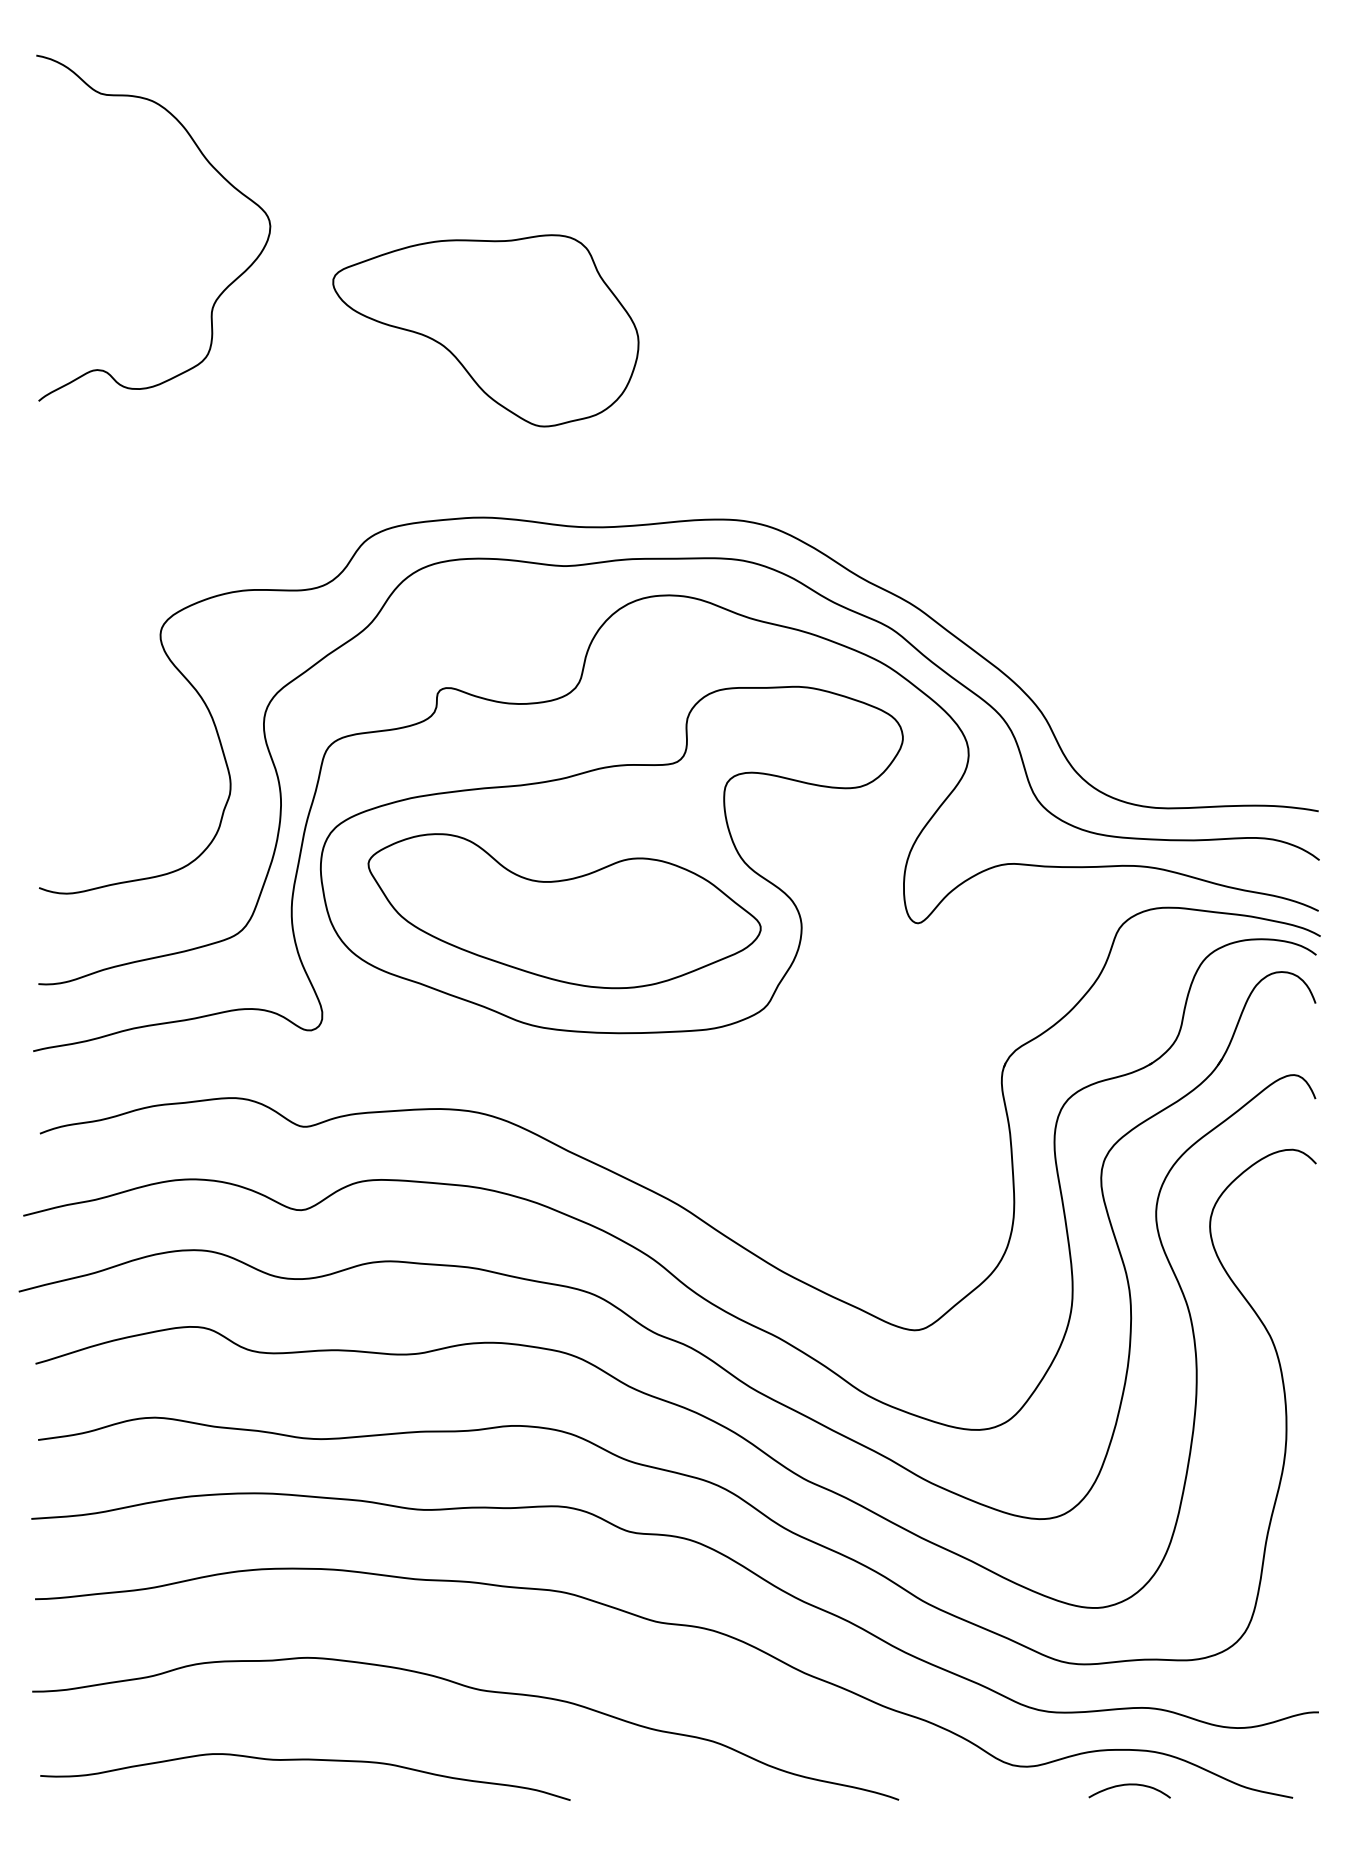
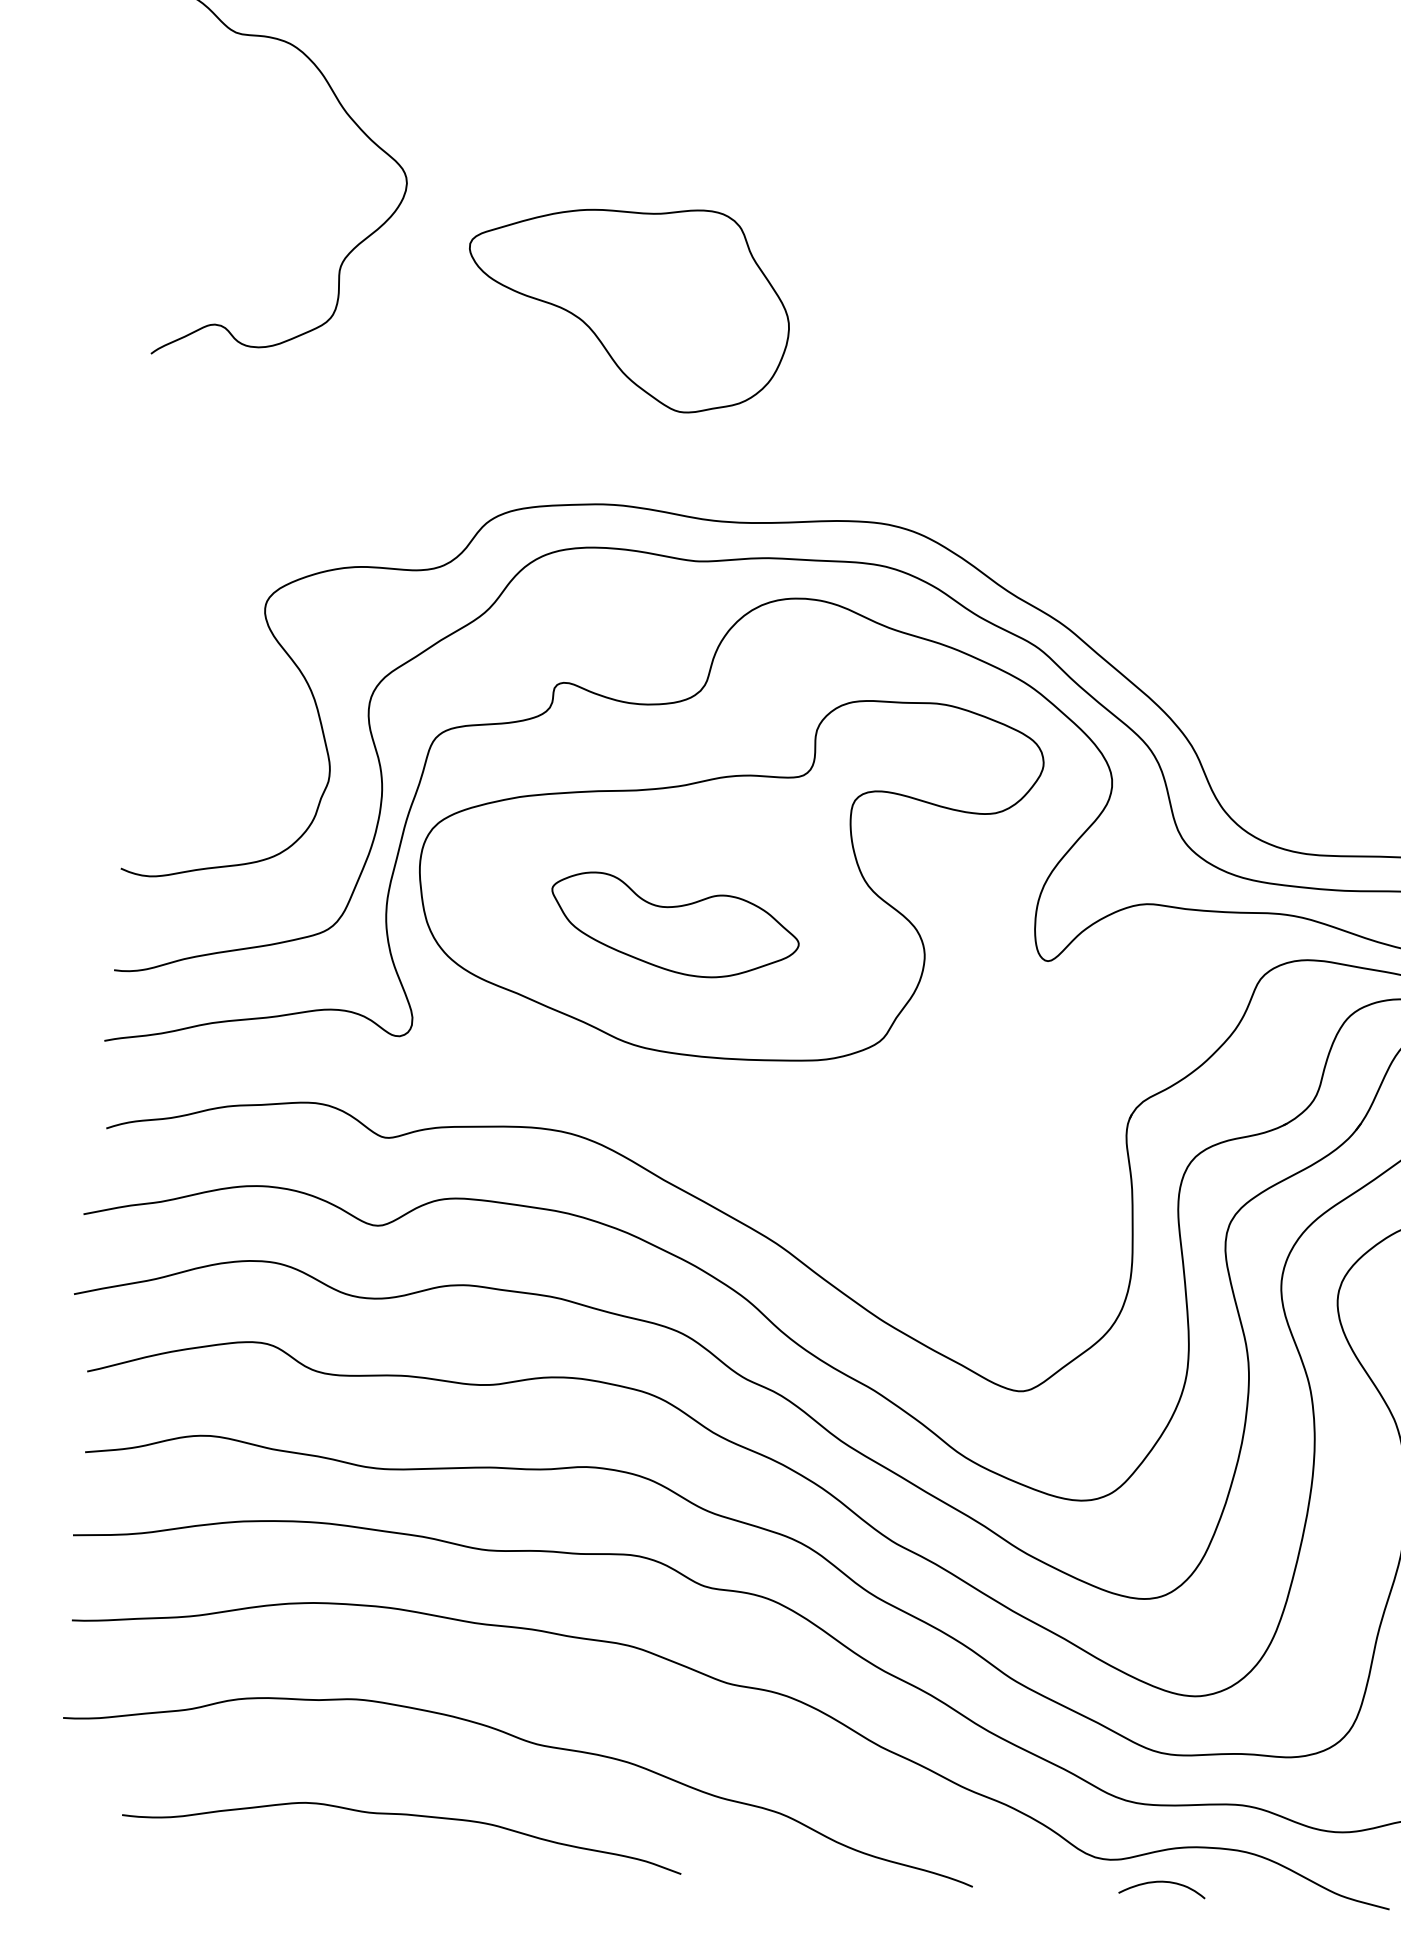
part: (564, 911) -> (674, 926), size x0.6
curve: (305, 1760) -> (403, 1815), moved
curve: (1129, 1785) -> (1162, 1882), moved

